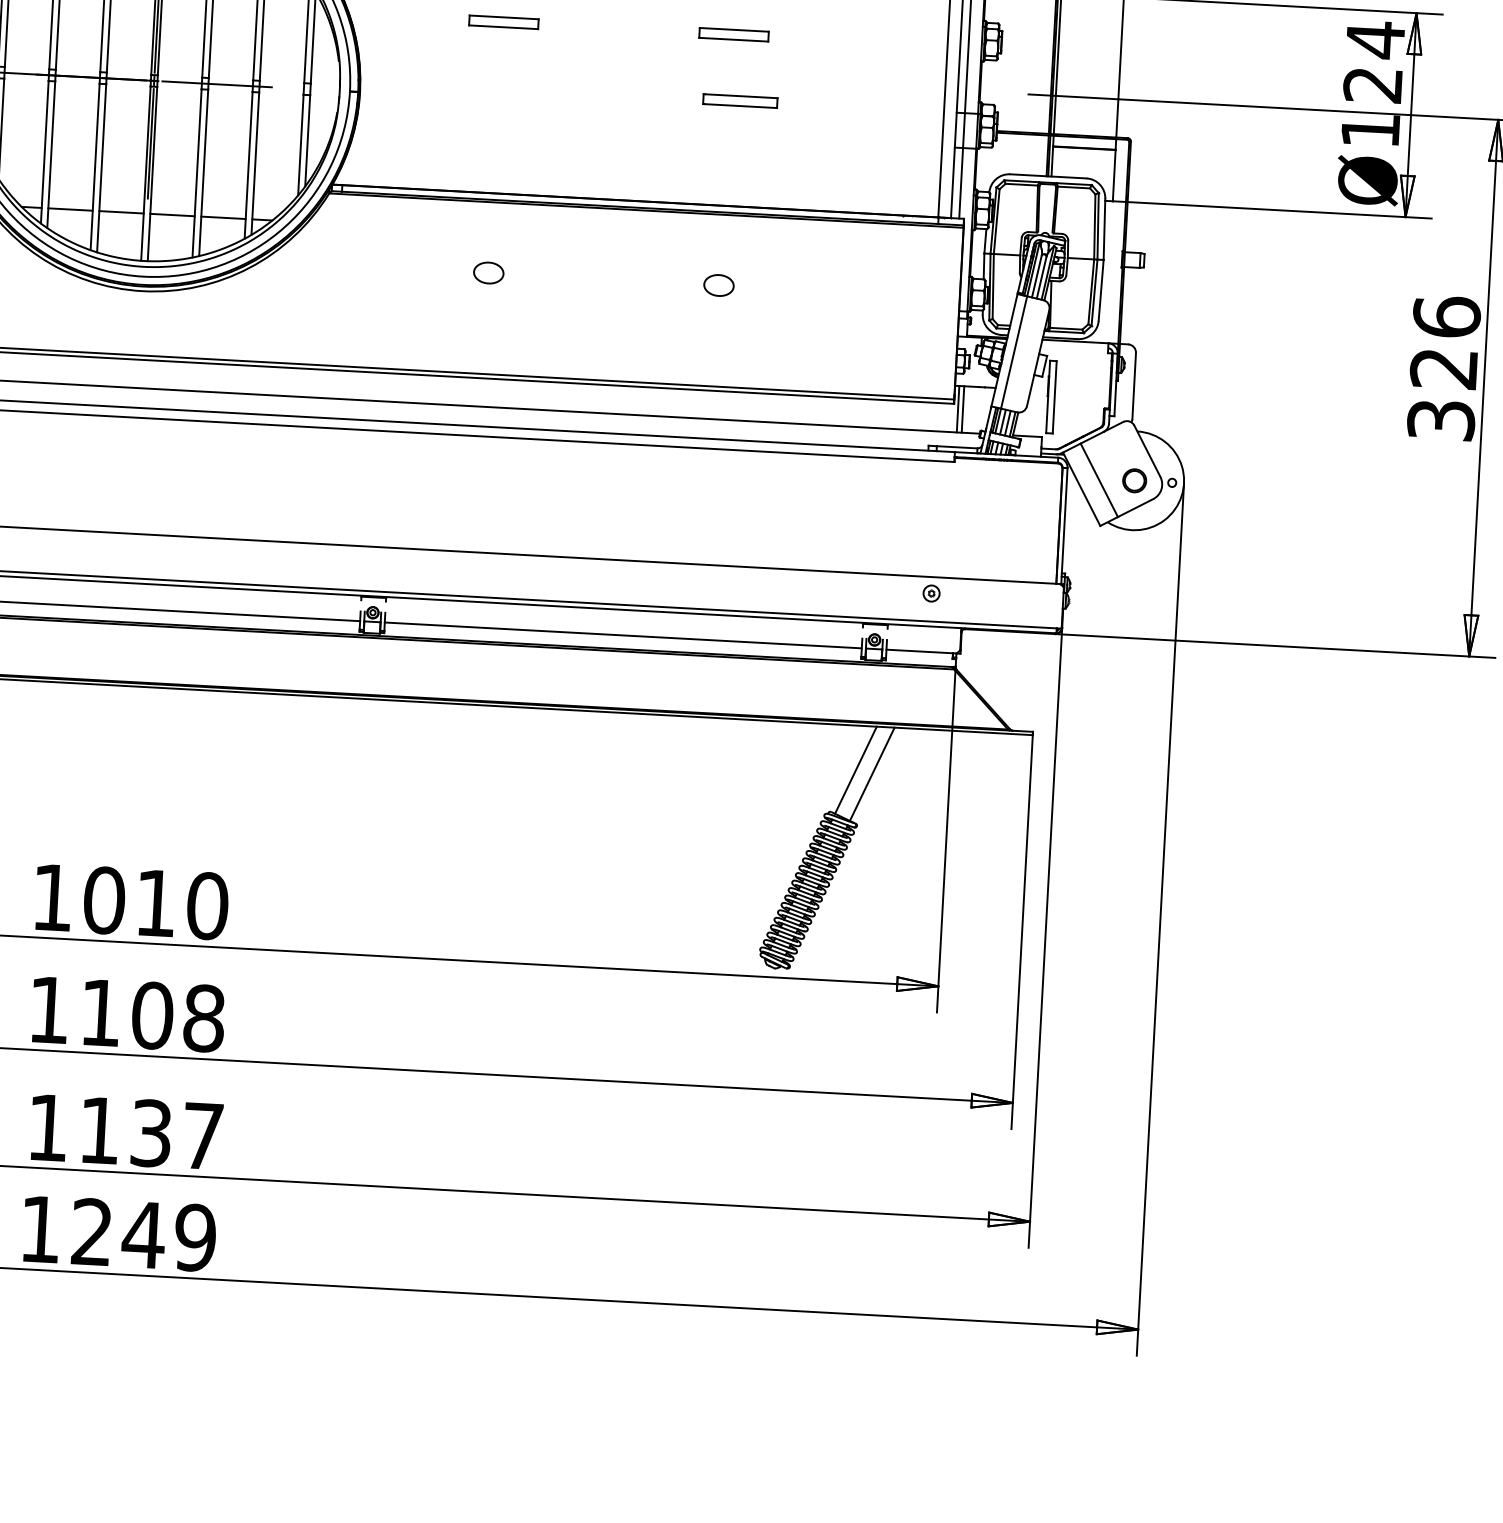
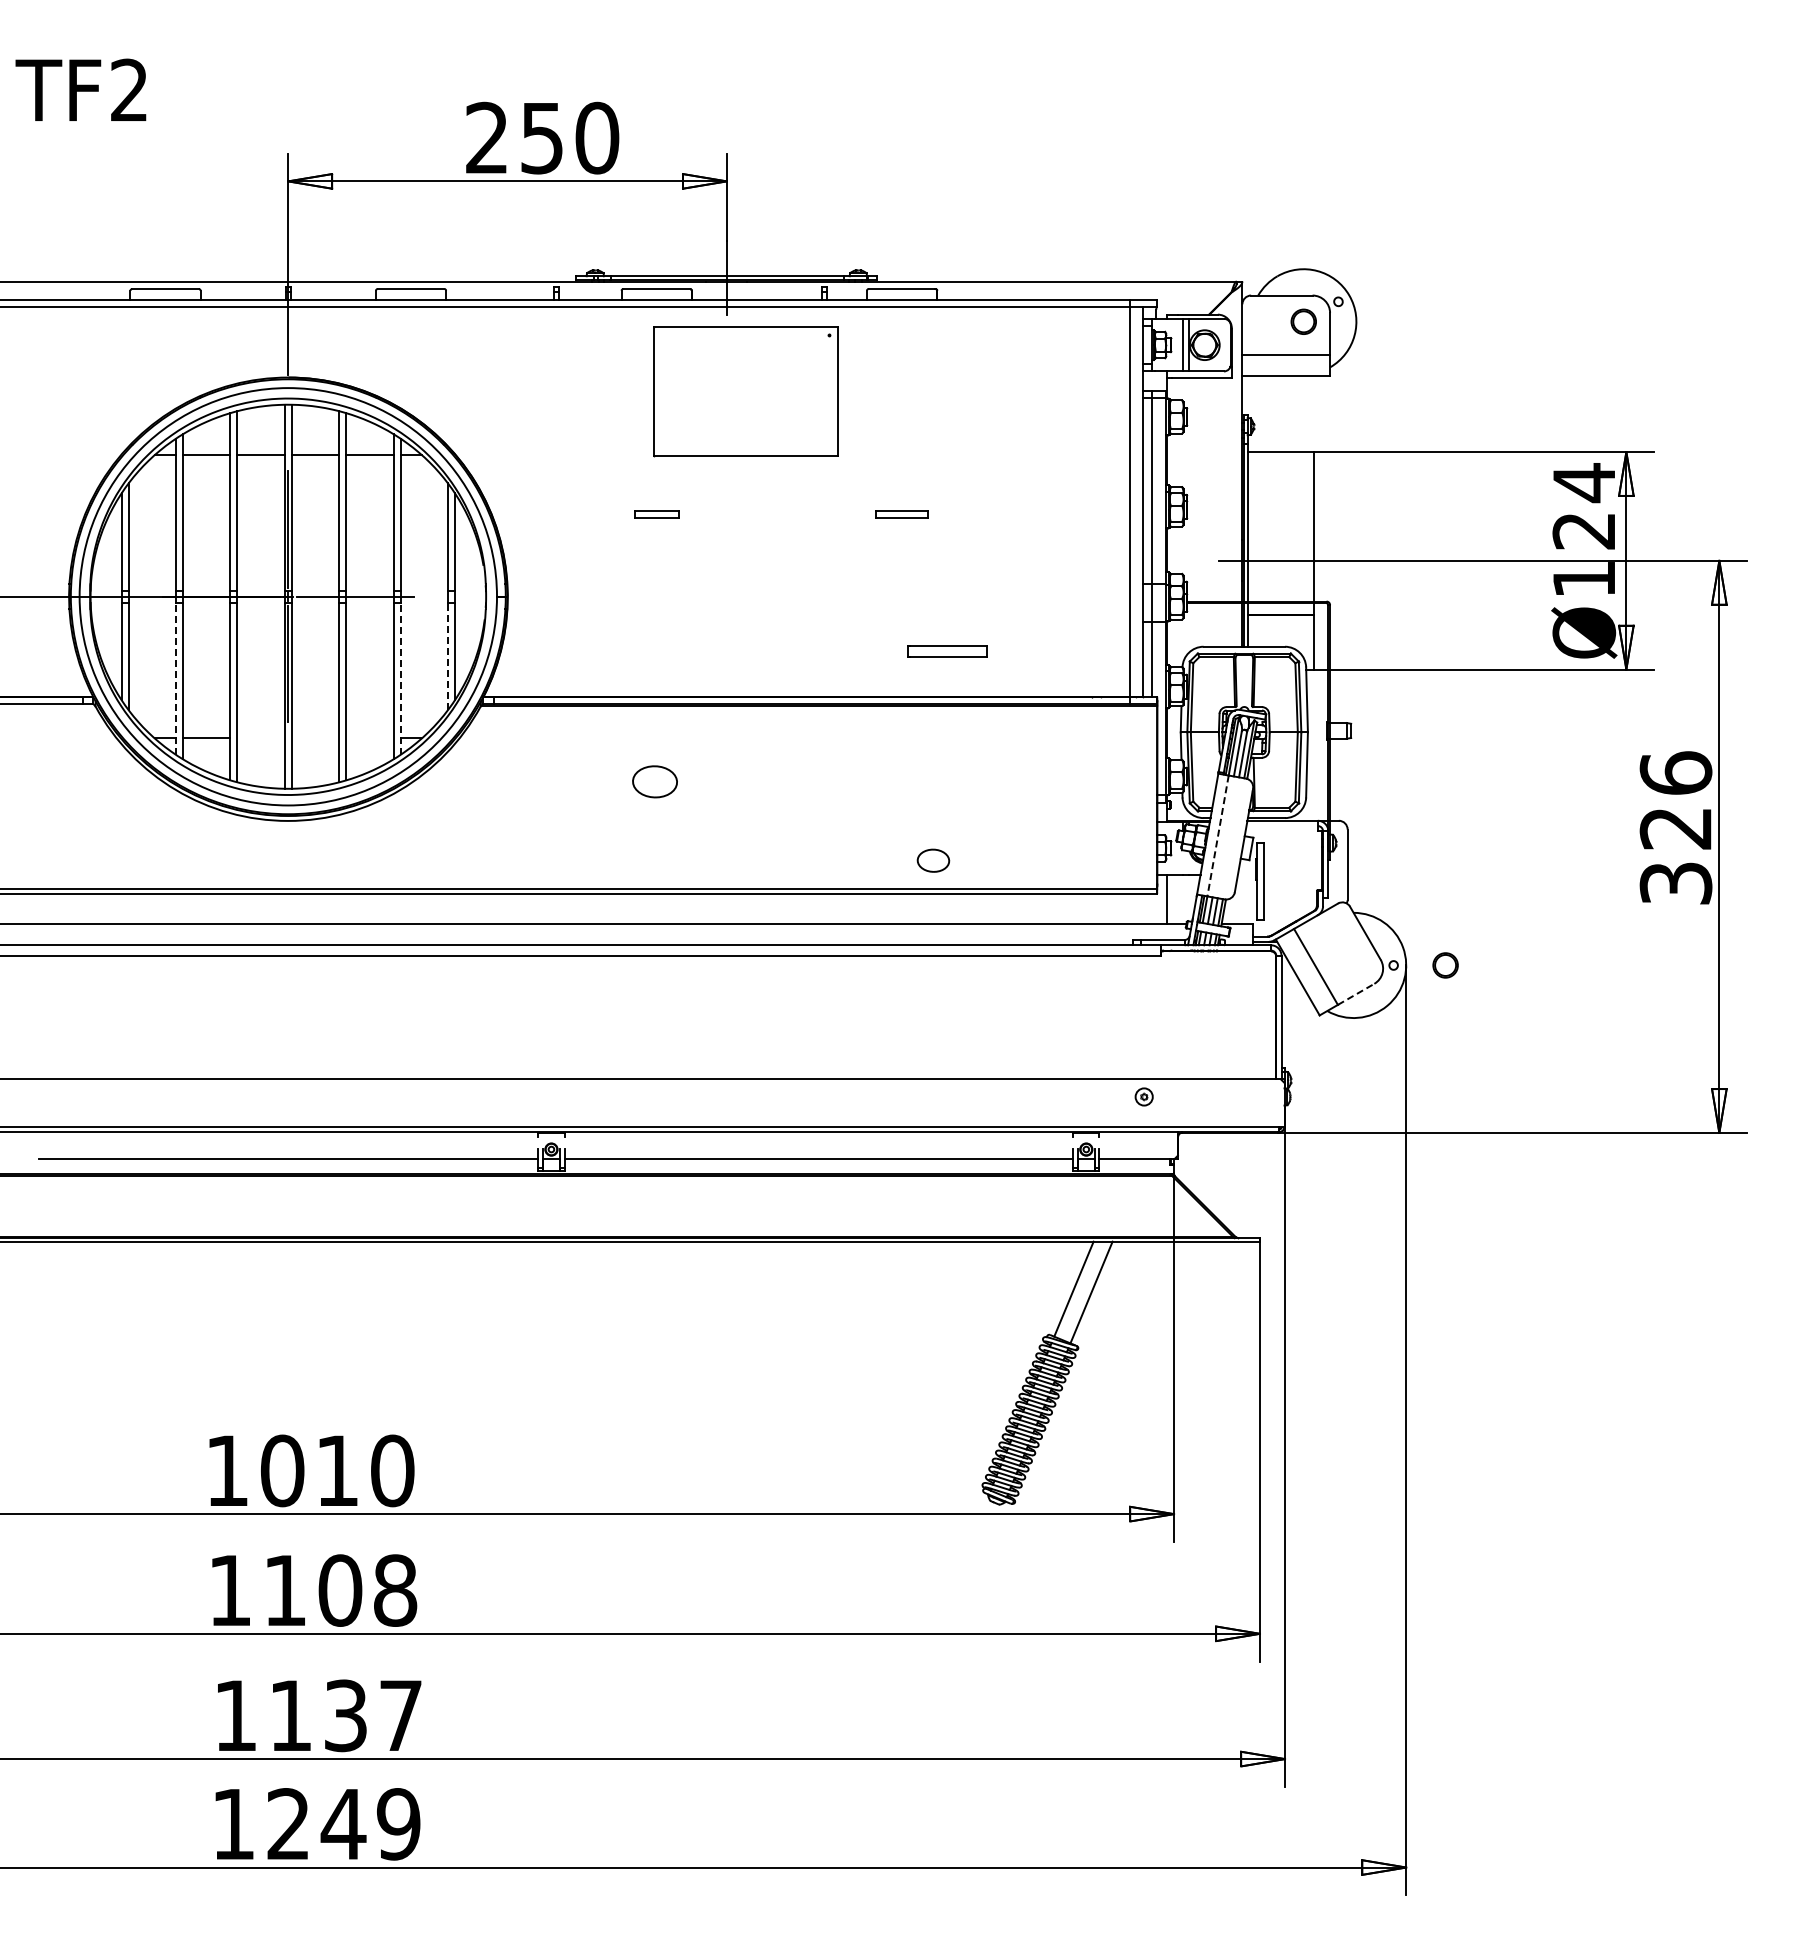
part: (503, 22) -> (656, 514), size x0.6
part: (733, 34) -> (901, 514), size x0.7
part: (740, 101) -> (947, 651), moved
line: (300, 145) -> (447, 656), solid -> dashed
line: (45, 151) -> (176, 678), solid -> dashed
line: (255, 163) -> (400, 678), solid -> dashed
line: (120, 212) -> (260, 738), removed
line: (172, 215) -> (315, 738), removed
line: (223, 217) -> (369, 738), removed
part: (488, 272) -> (654, 781), size x1.4
part: (719, 285) -> (933, 860), moved
line: (1013, 352) -> (1217, 836), solid -> dashed
line: (957, 409) -> (1161, 899), removed
part: (1134, 480) -> (1445, 965), moved
line: (1135, 508) -> (1356, 994), solid -> dashed

